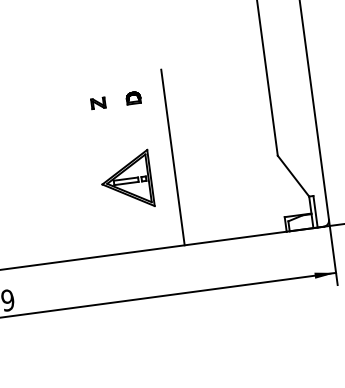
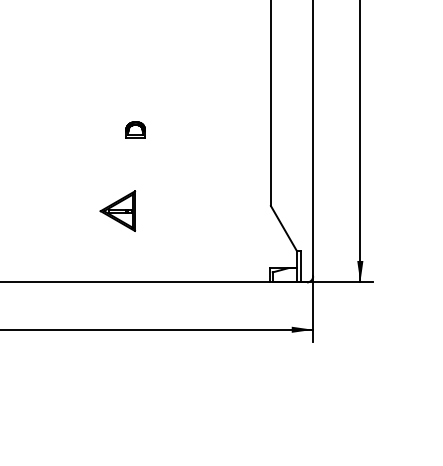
part: (133, 97) -> (135, 129), size x1.4
part: (97, 103) -> (99, 130), removed
line: (172, 157) -> (166, 193), removed
part: (126, 180) -> (117, 210), size x0.7

